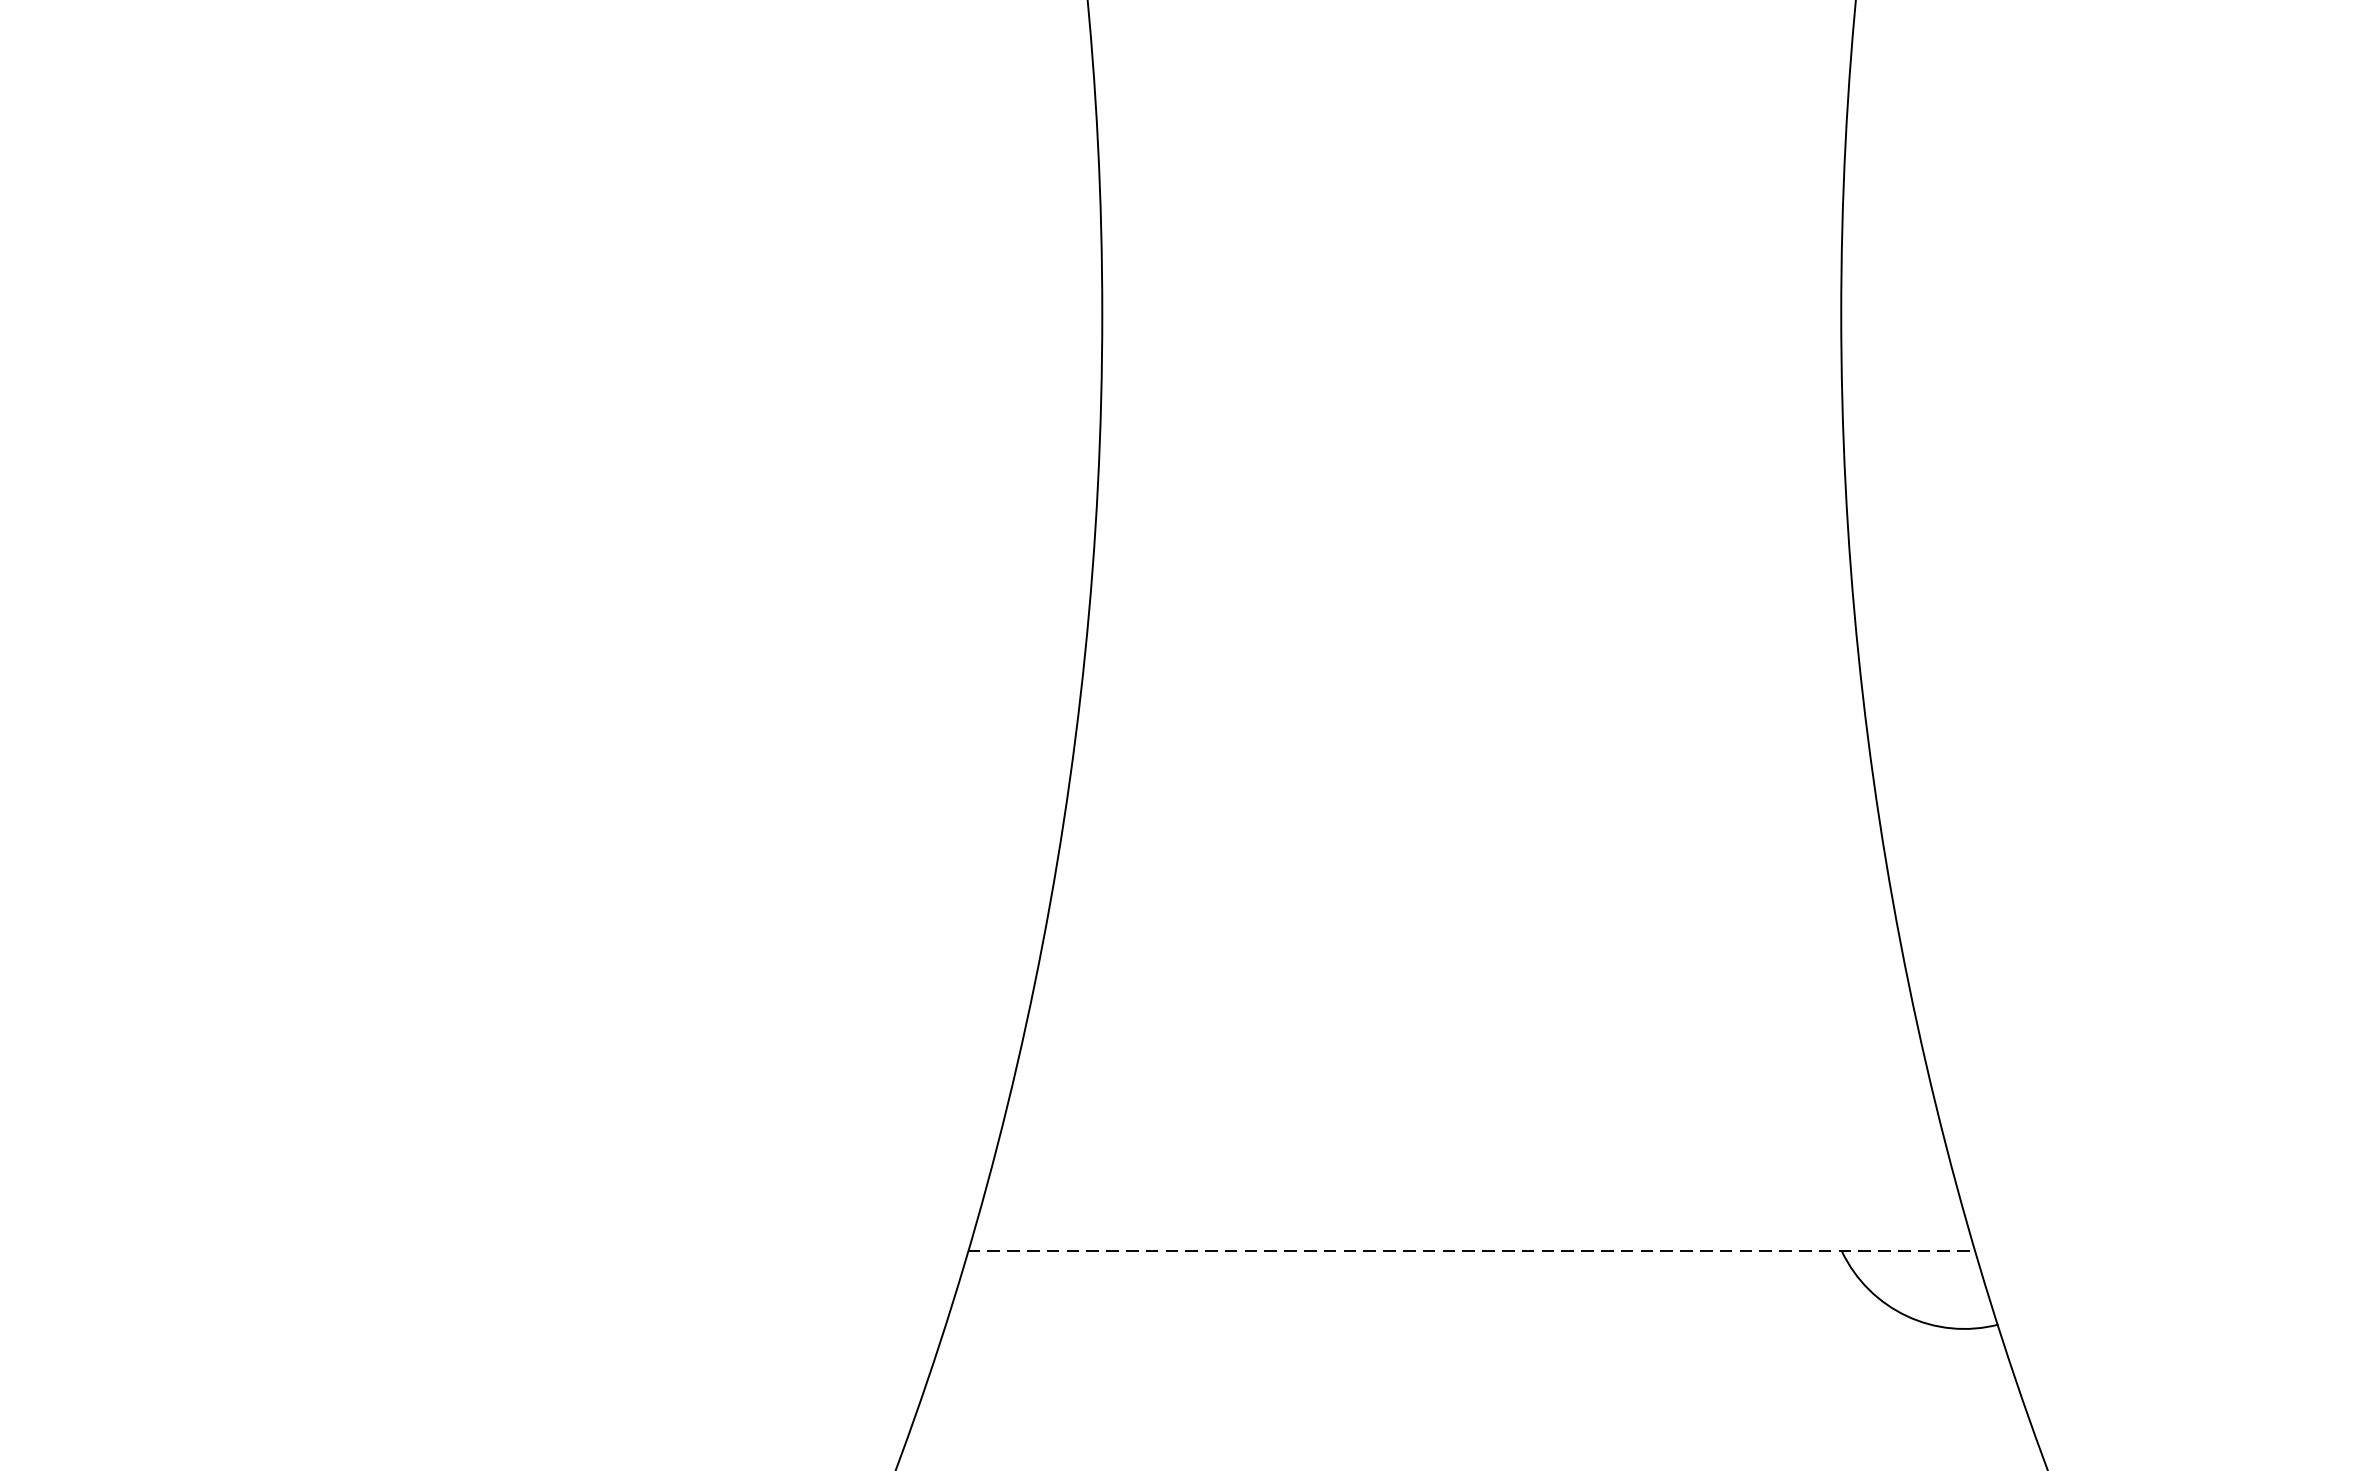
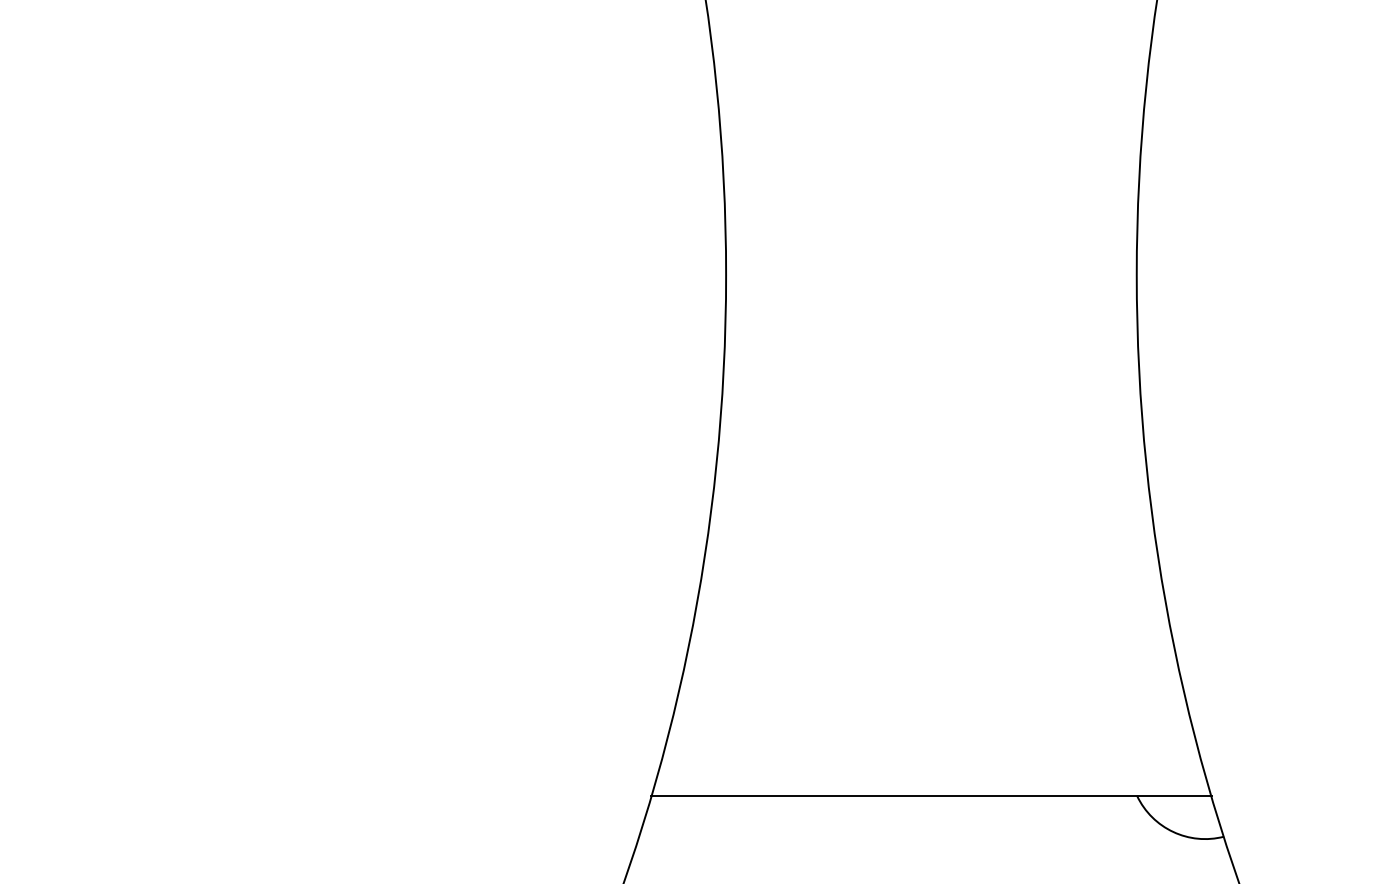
line: (1473, 1250) -> (932, 795), dashed -> solid

